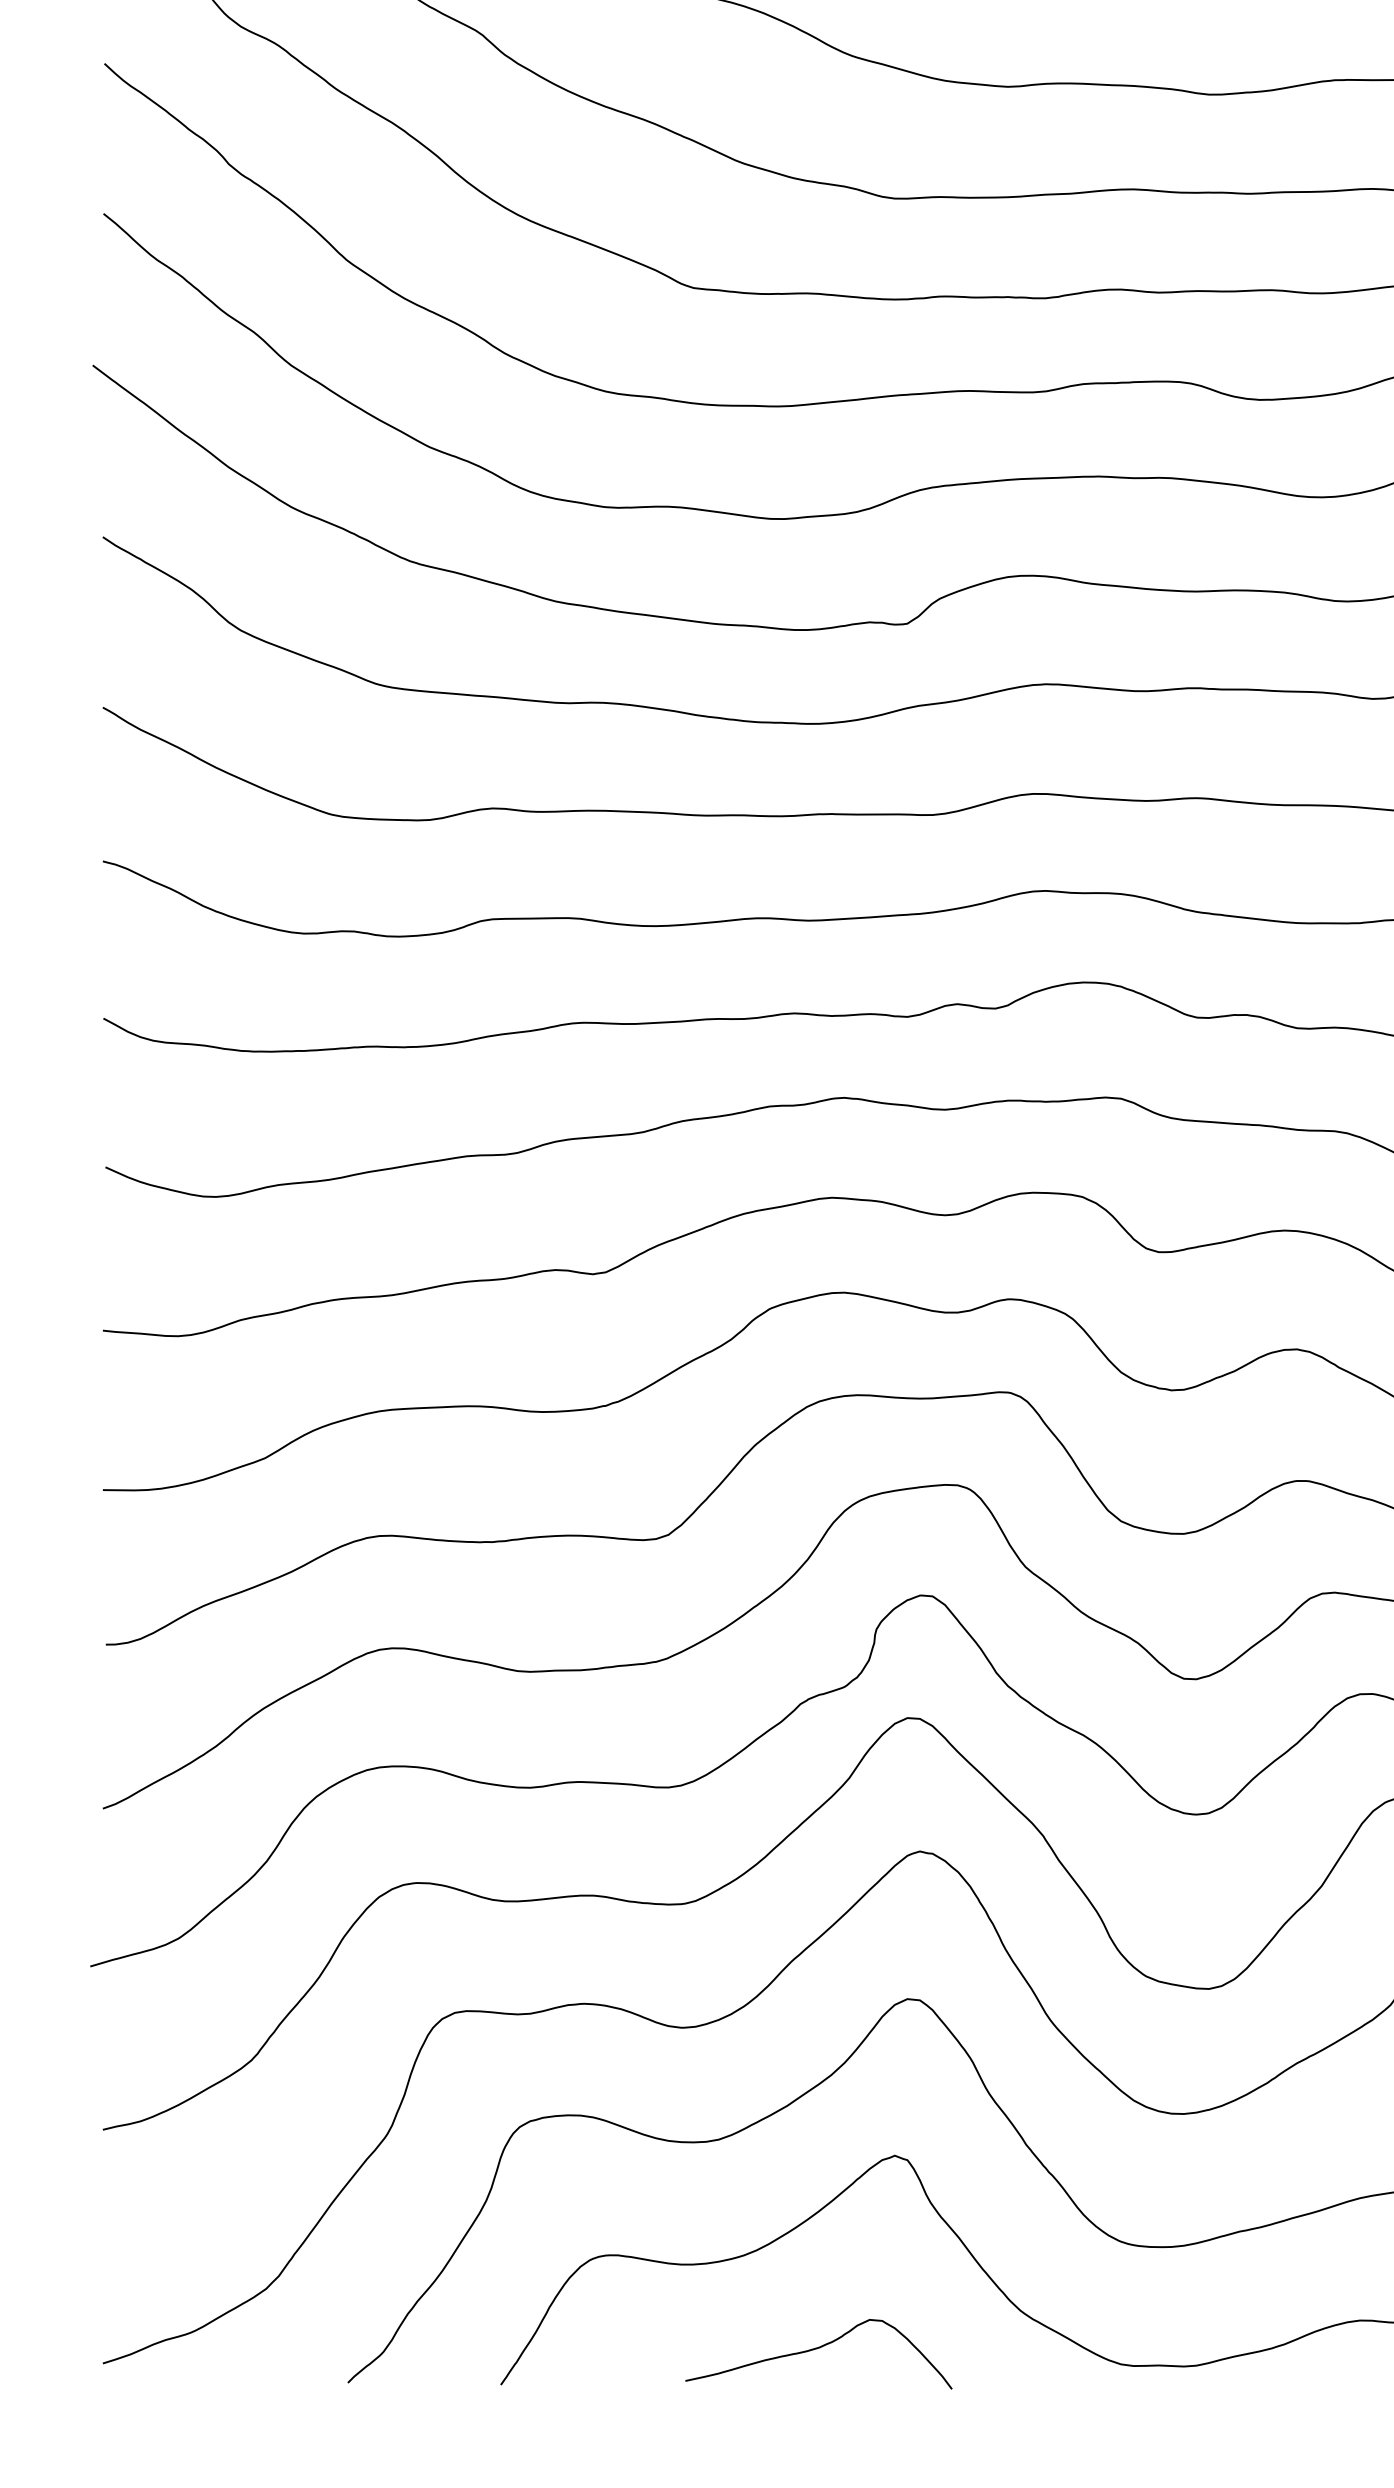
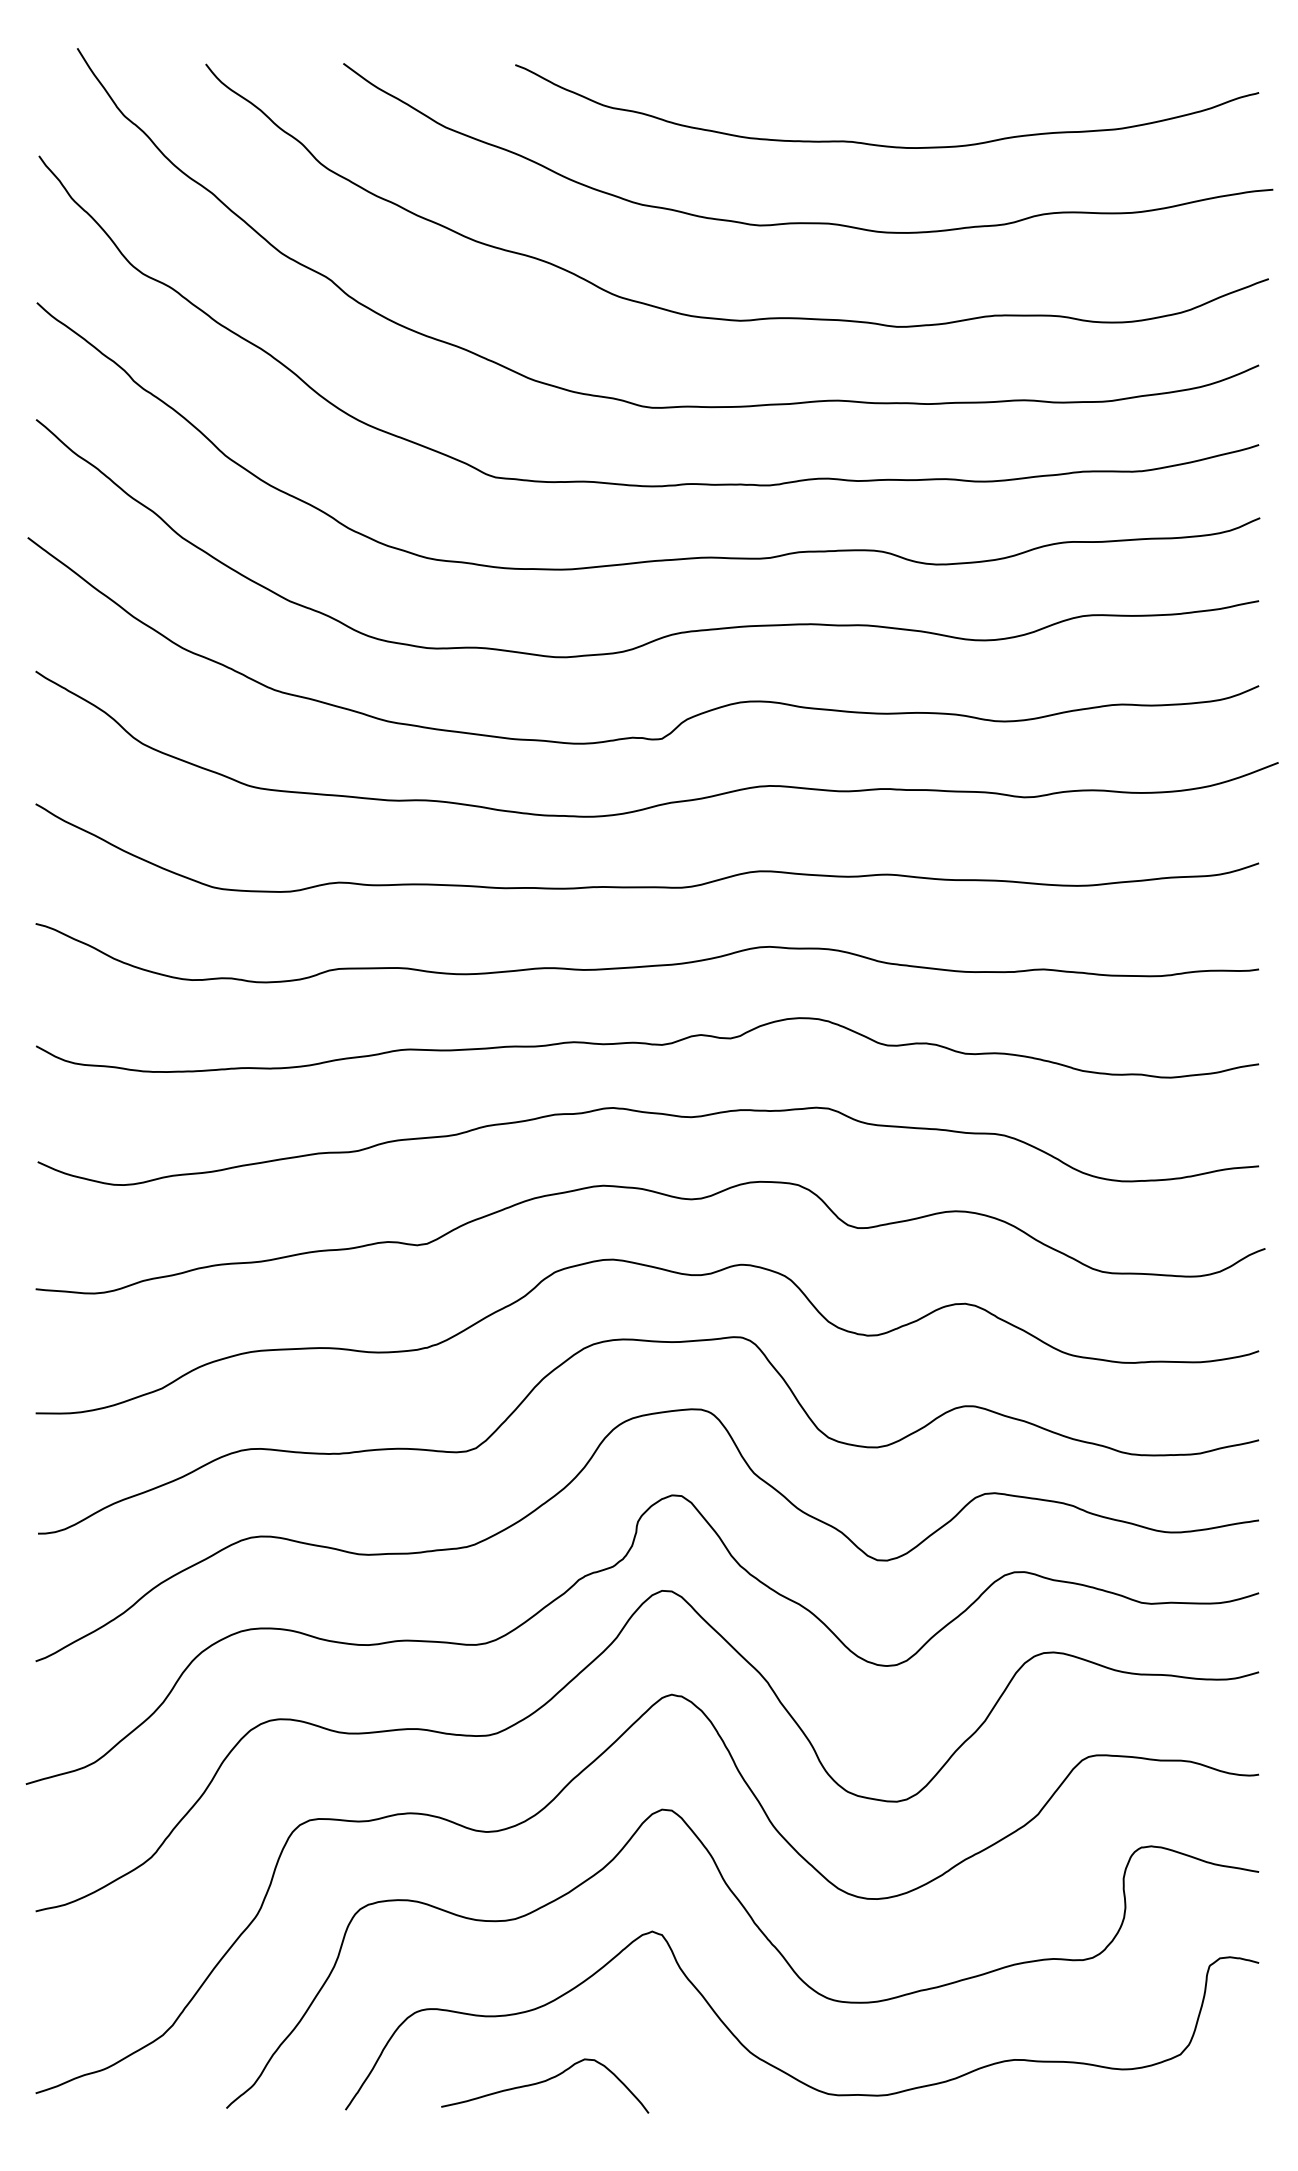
curve: (818, 2349) -> (544, 2082), moved

